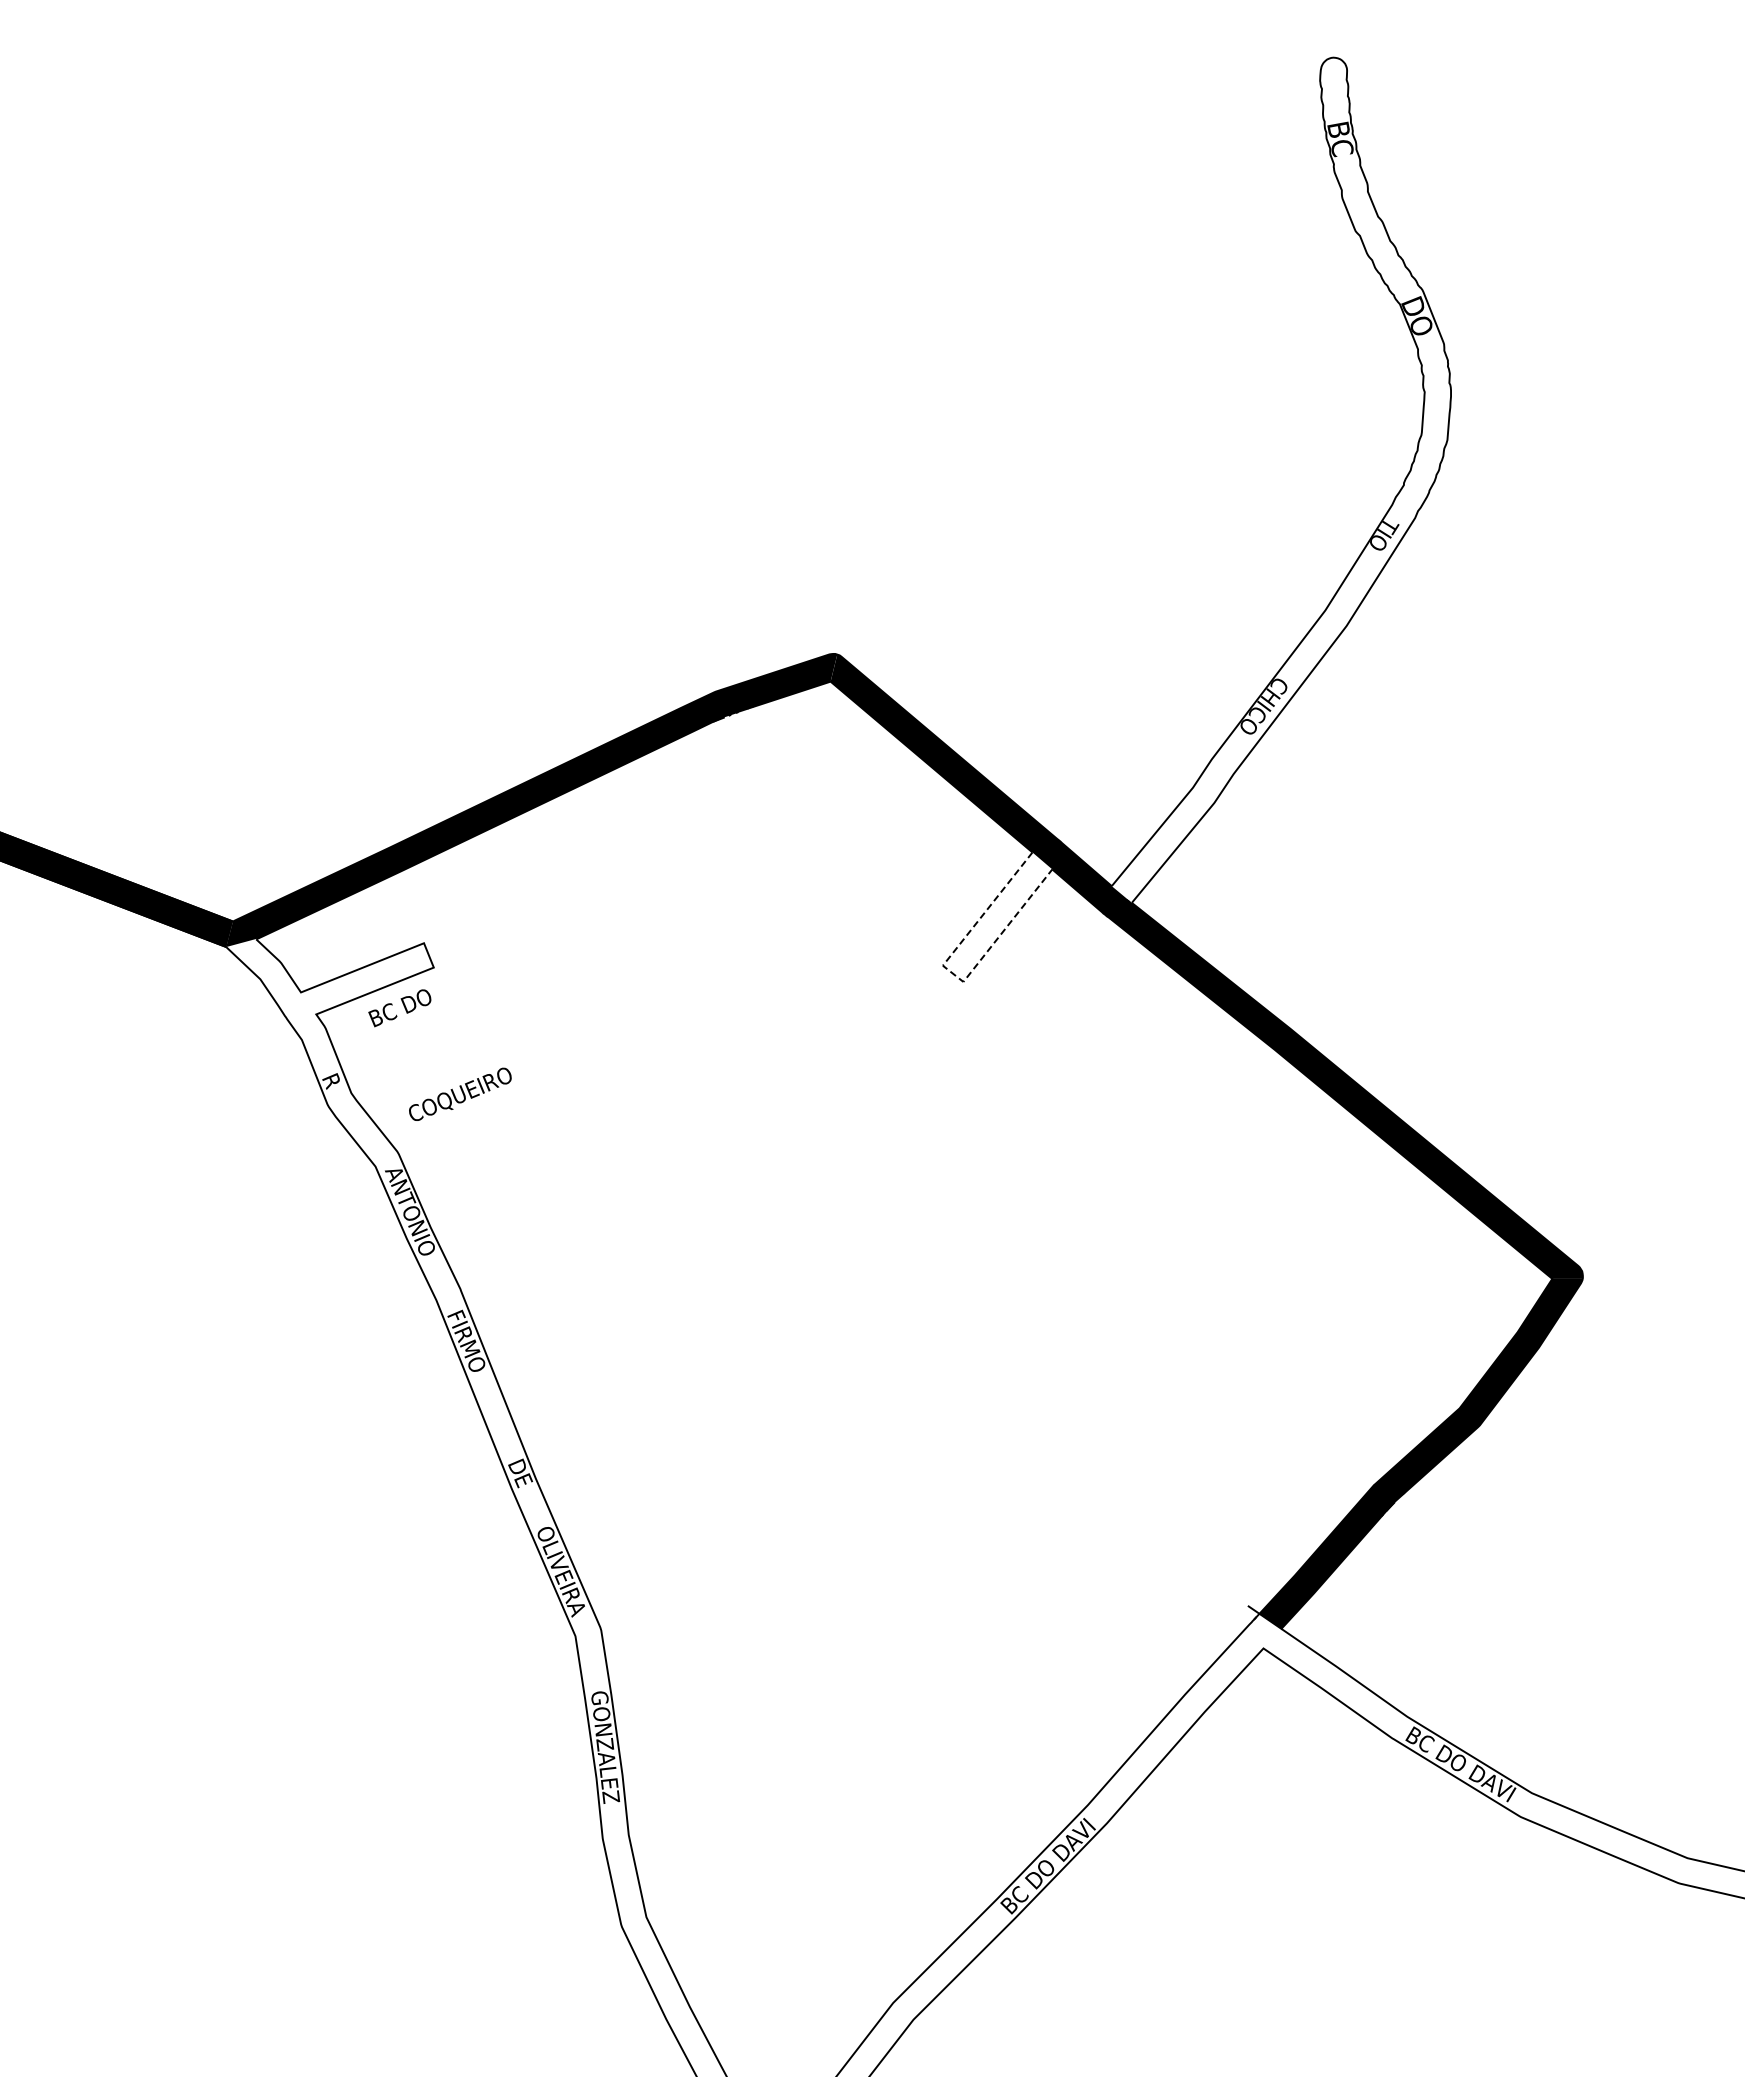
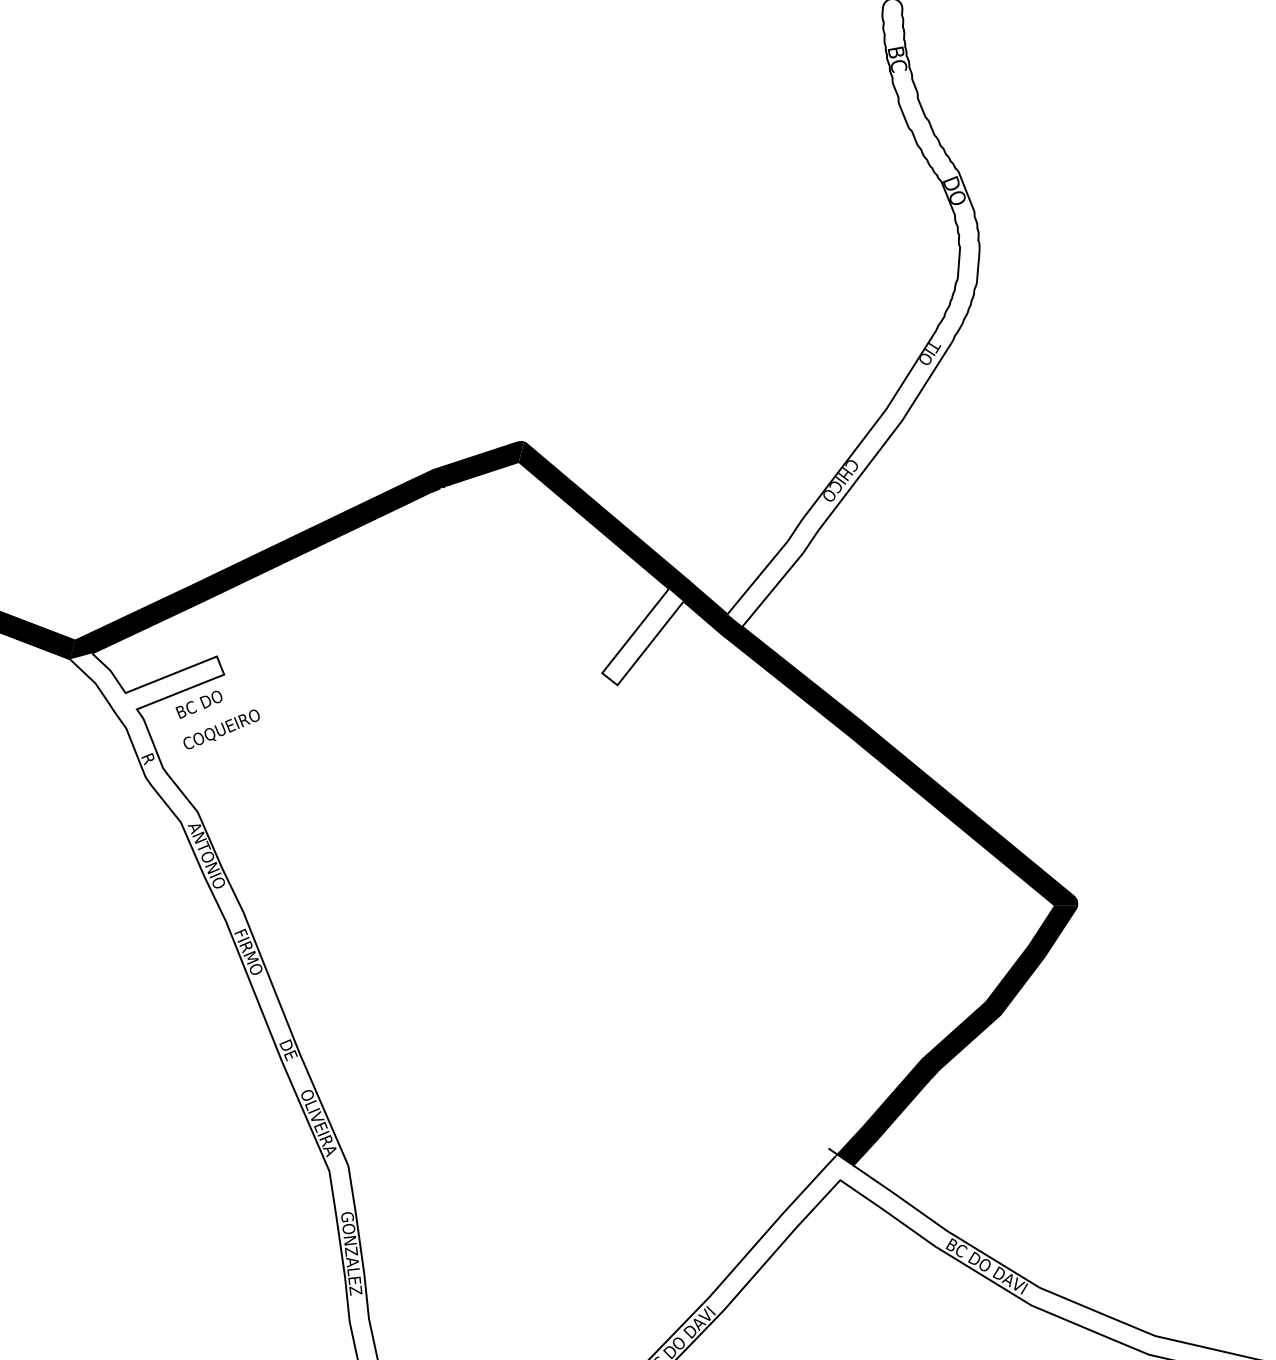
line: (952, 973) -> (609, 679), dashed -> solid
text: (460, 1093) -> (221, 728), moved

